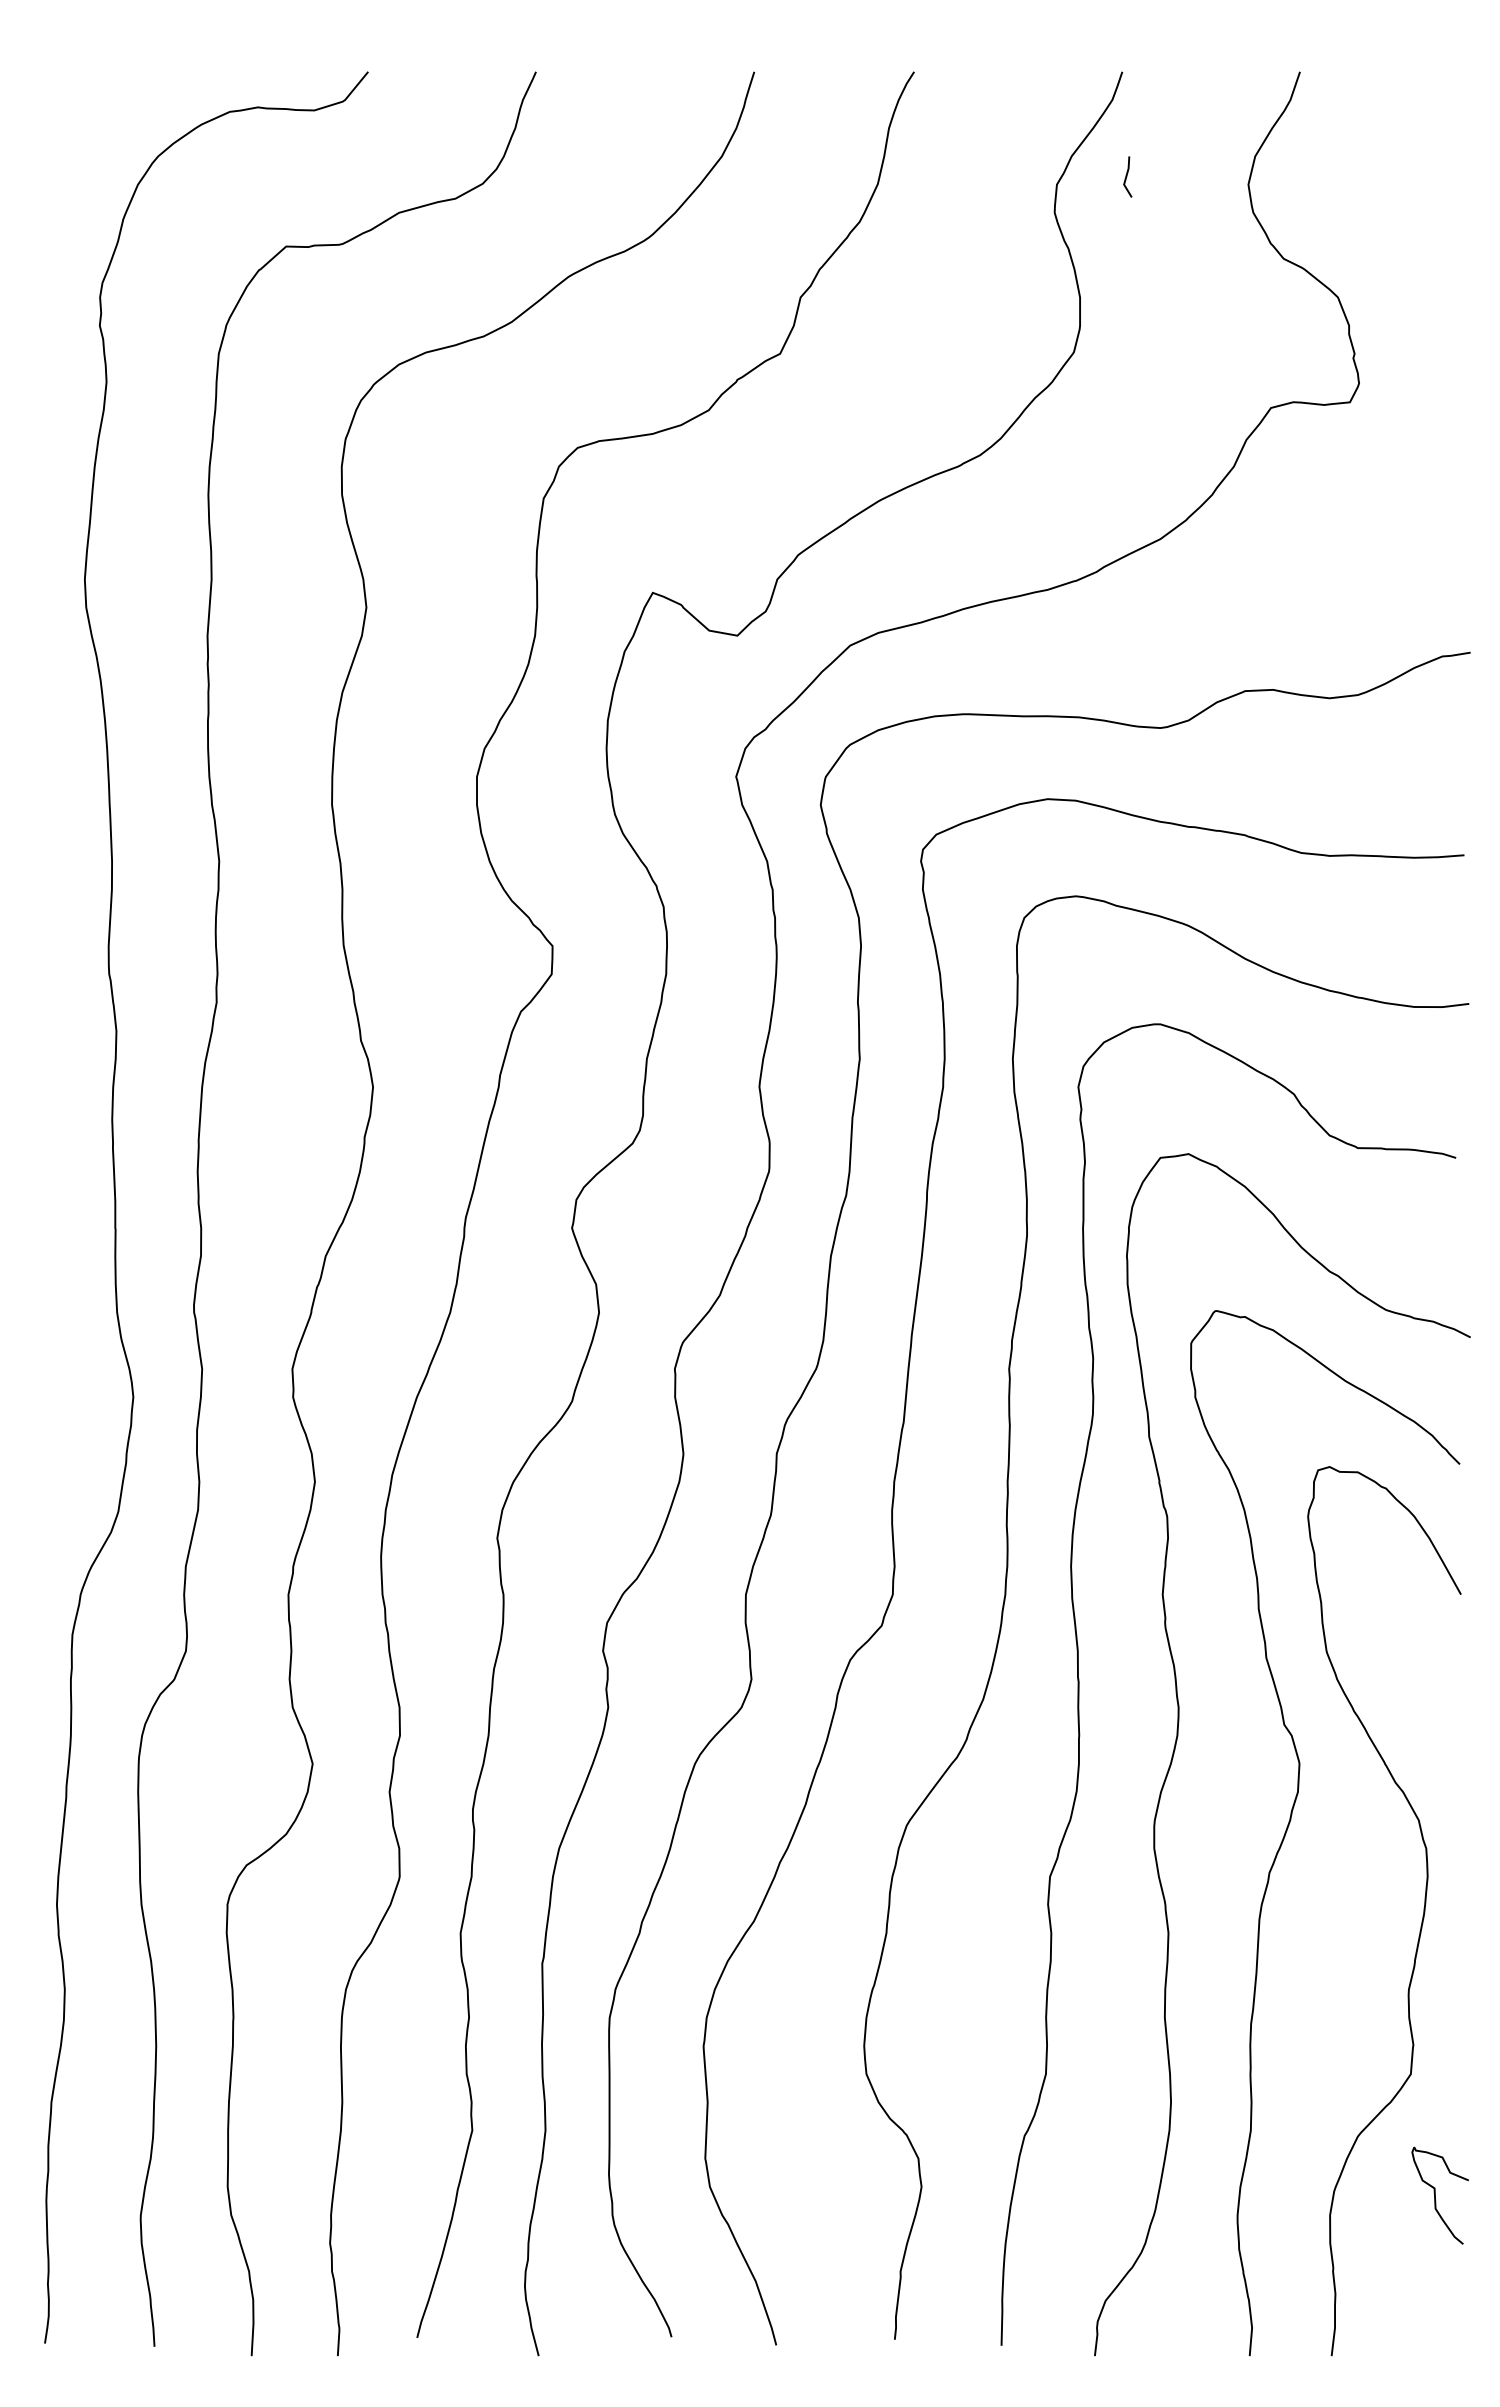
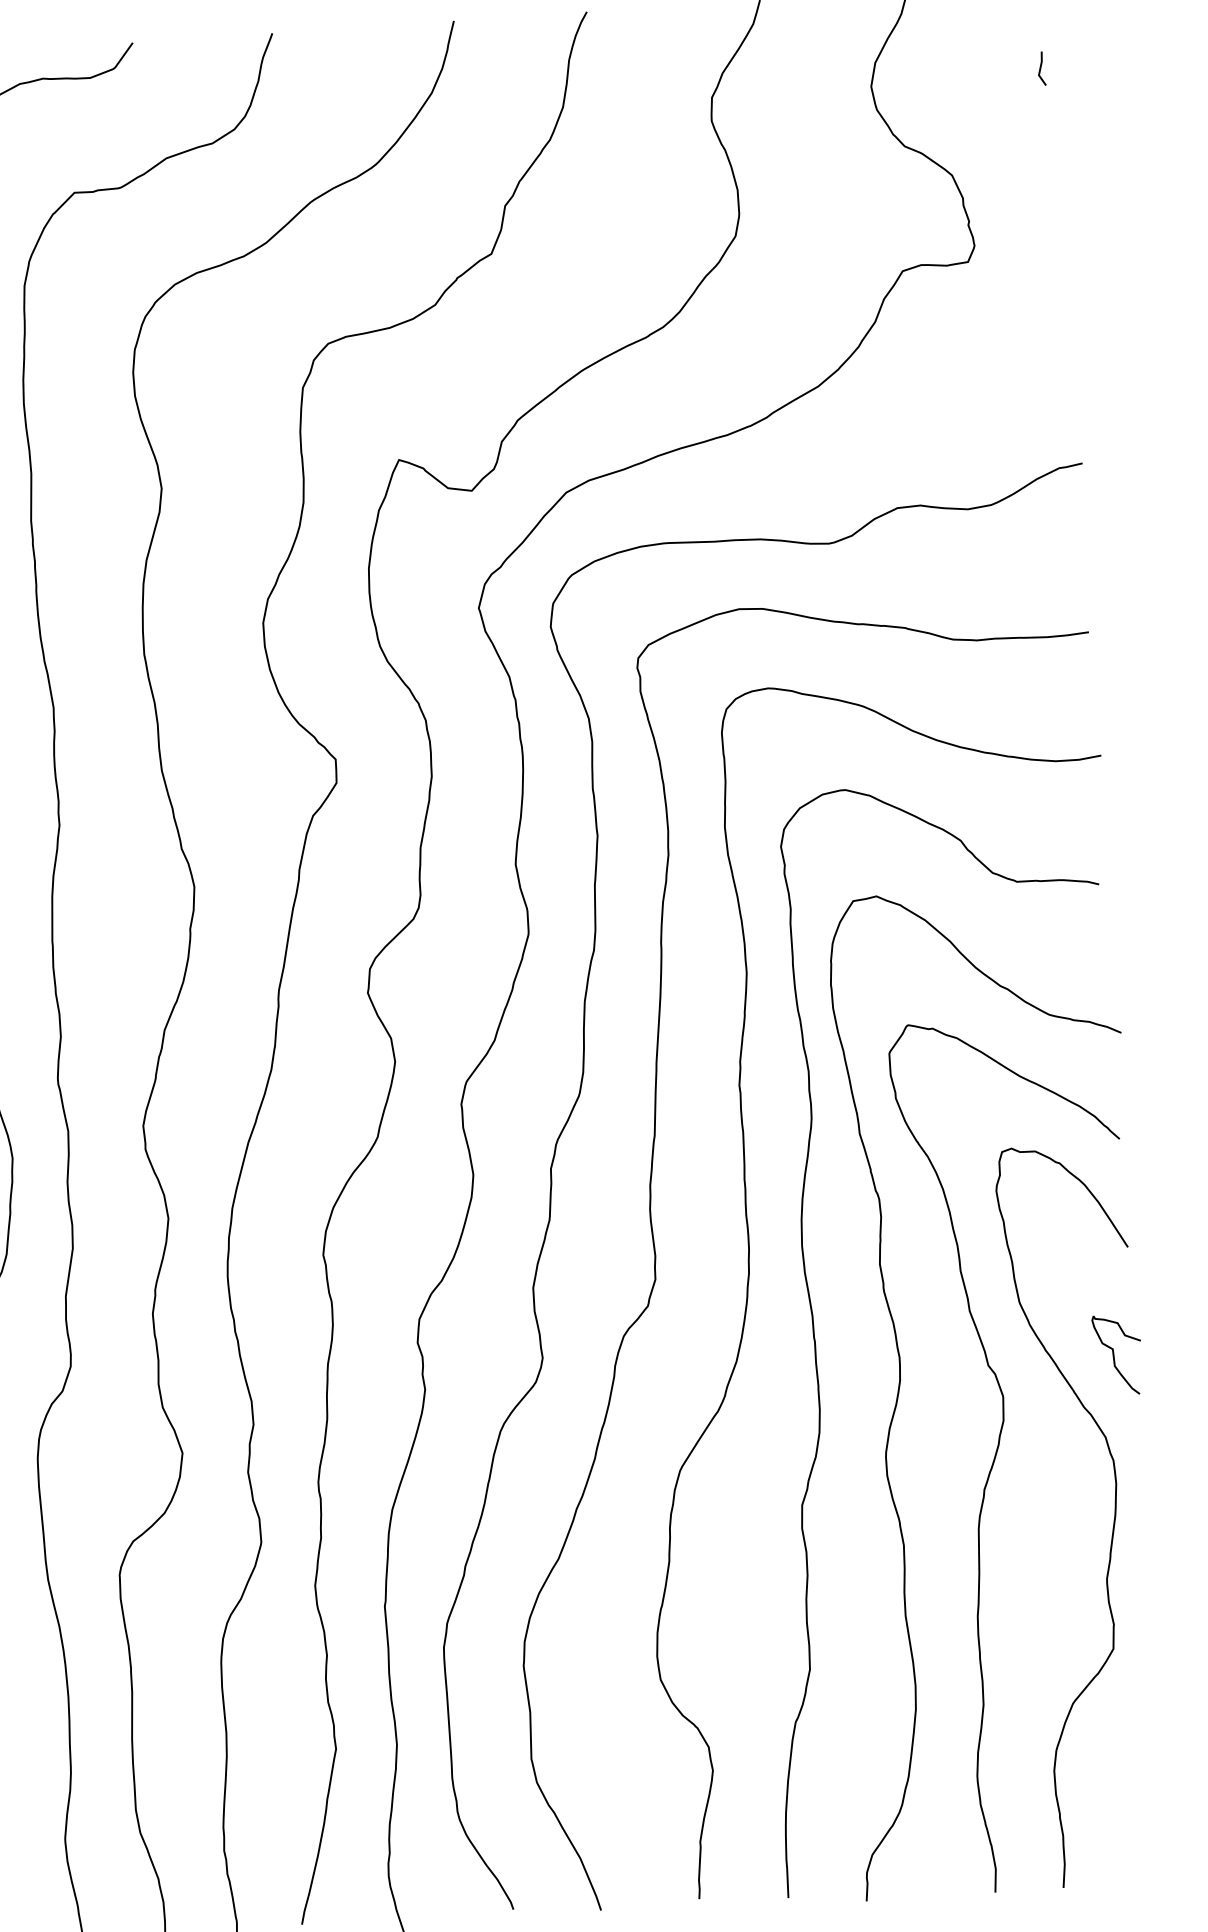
line: (1127, 176) -> (1041, 68), moved
curve: (1435, 2195) -> (1114, 1355), moved

